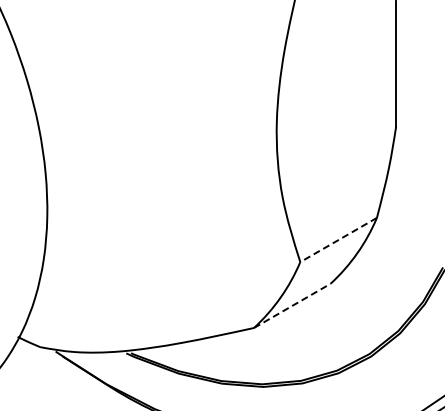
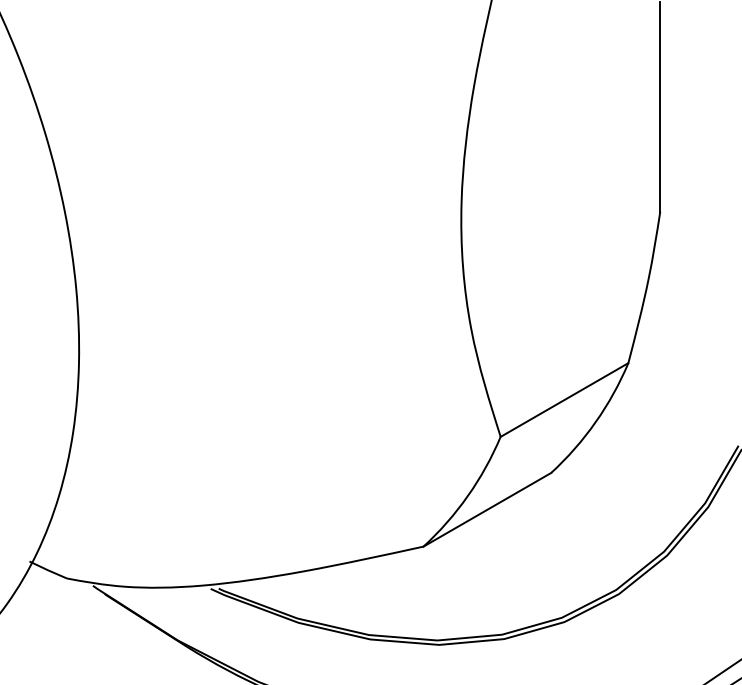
line: (338, 240) -> (564, 400), dashed -> solid
line: (292, 305) -> (487, 509), dashed -> solid

